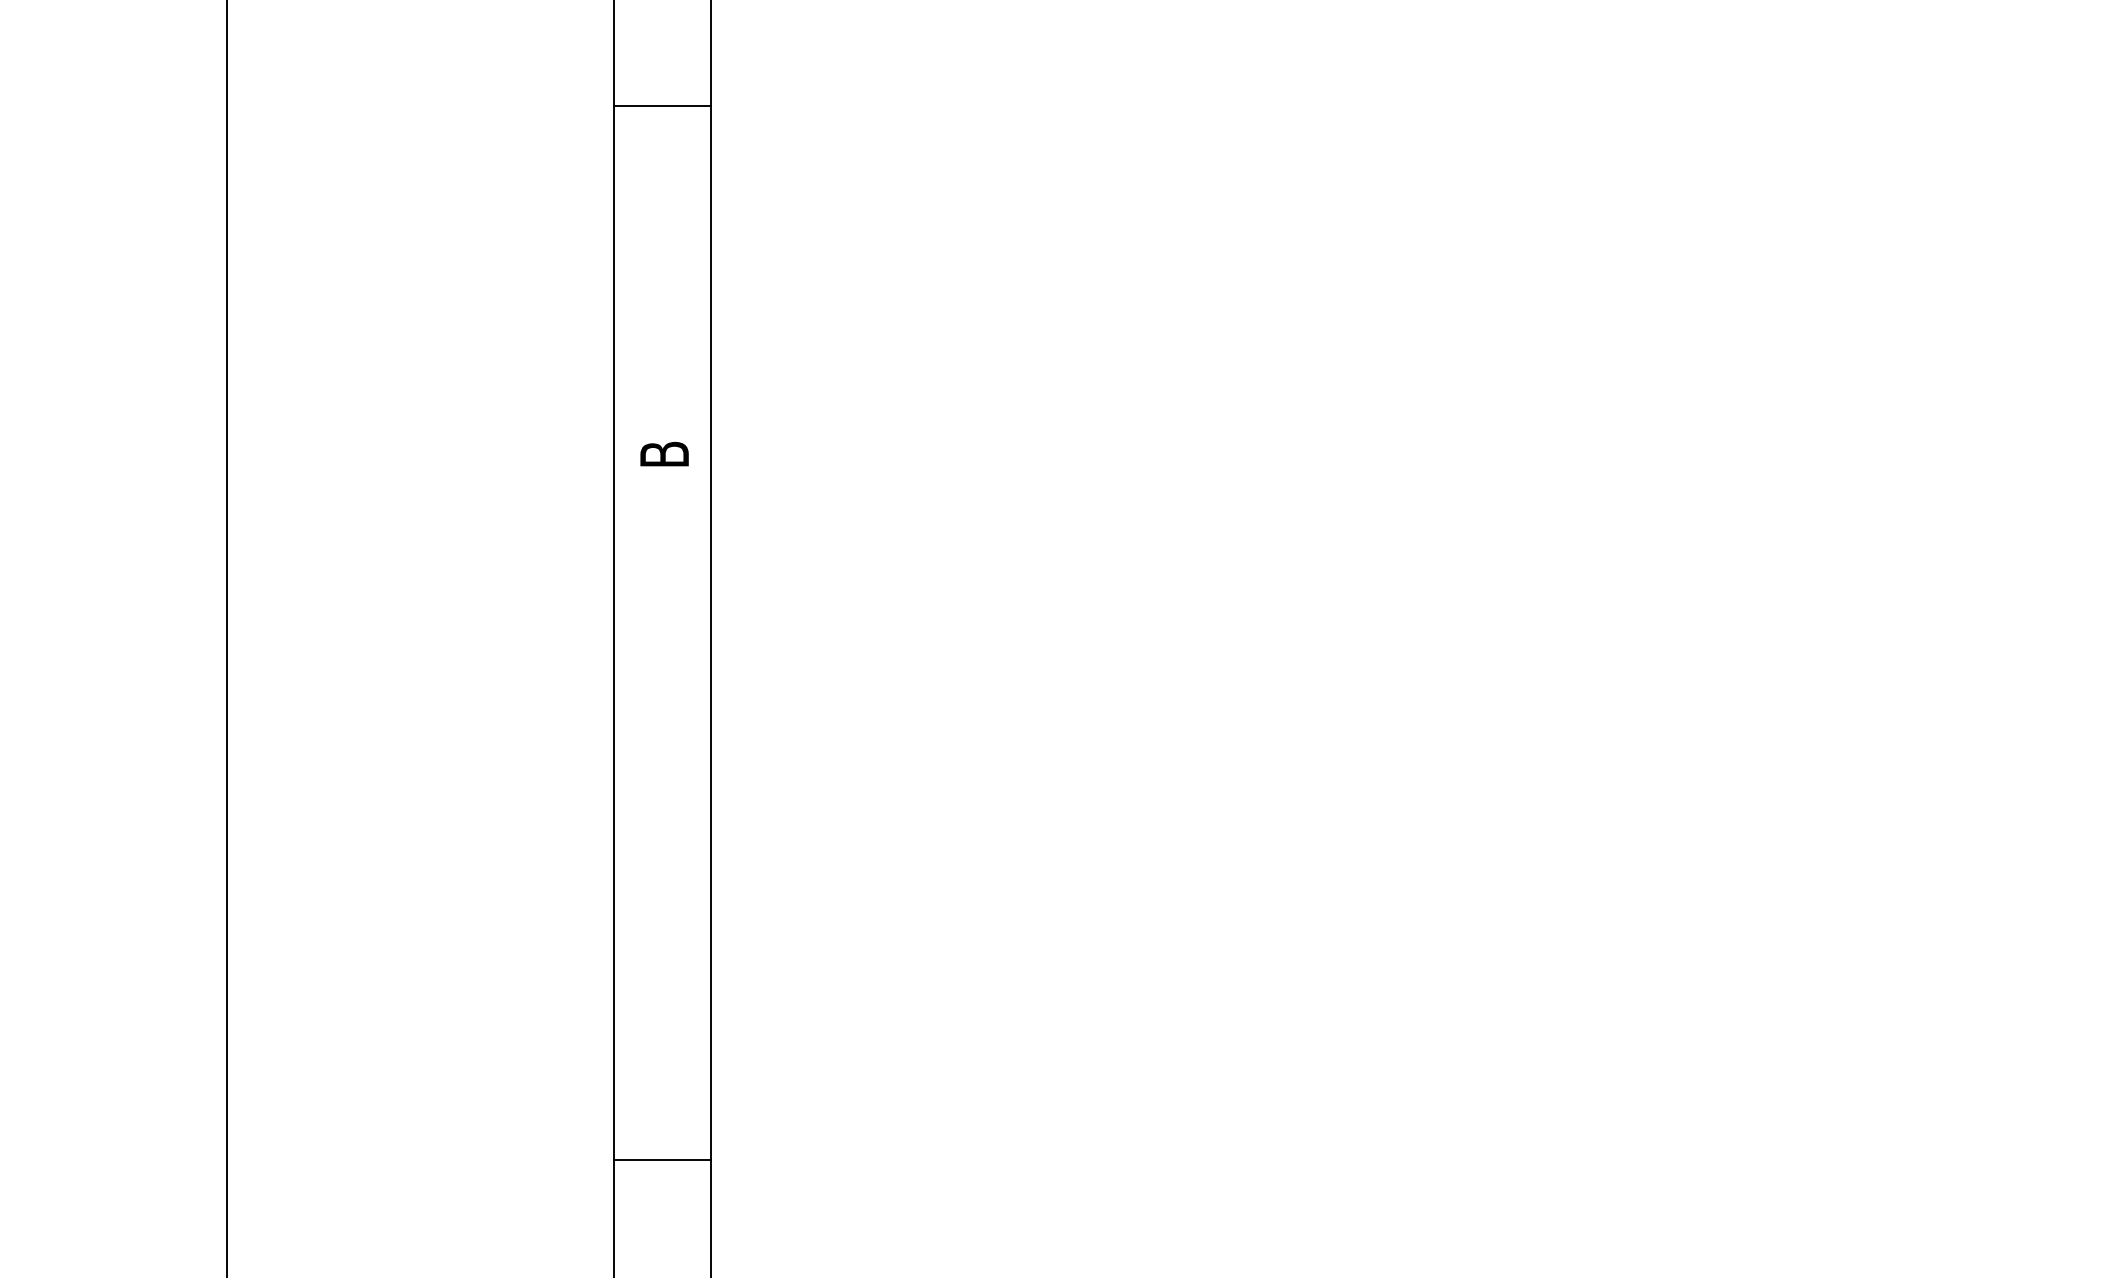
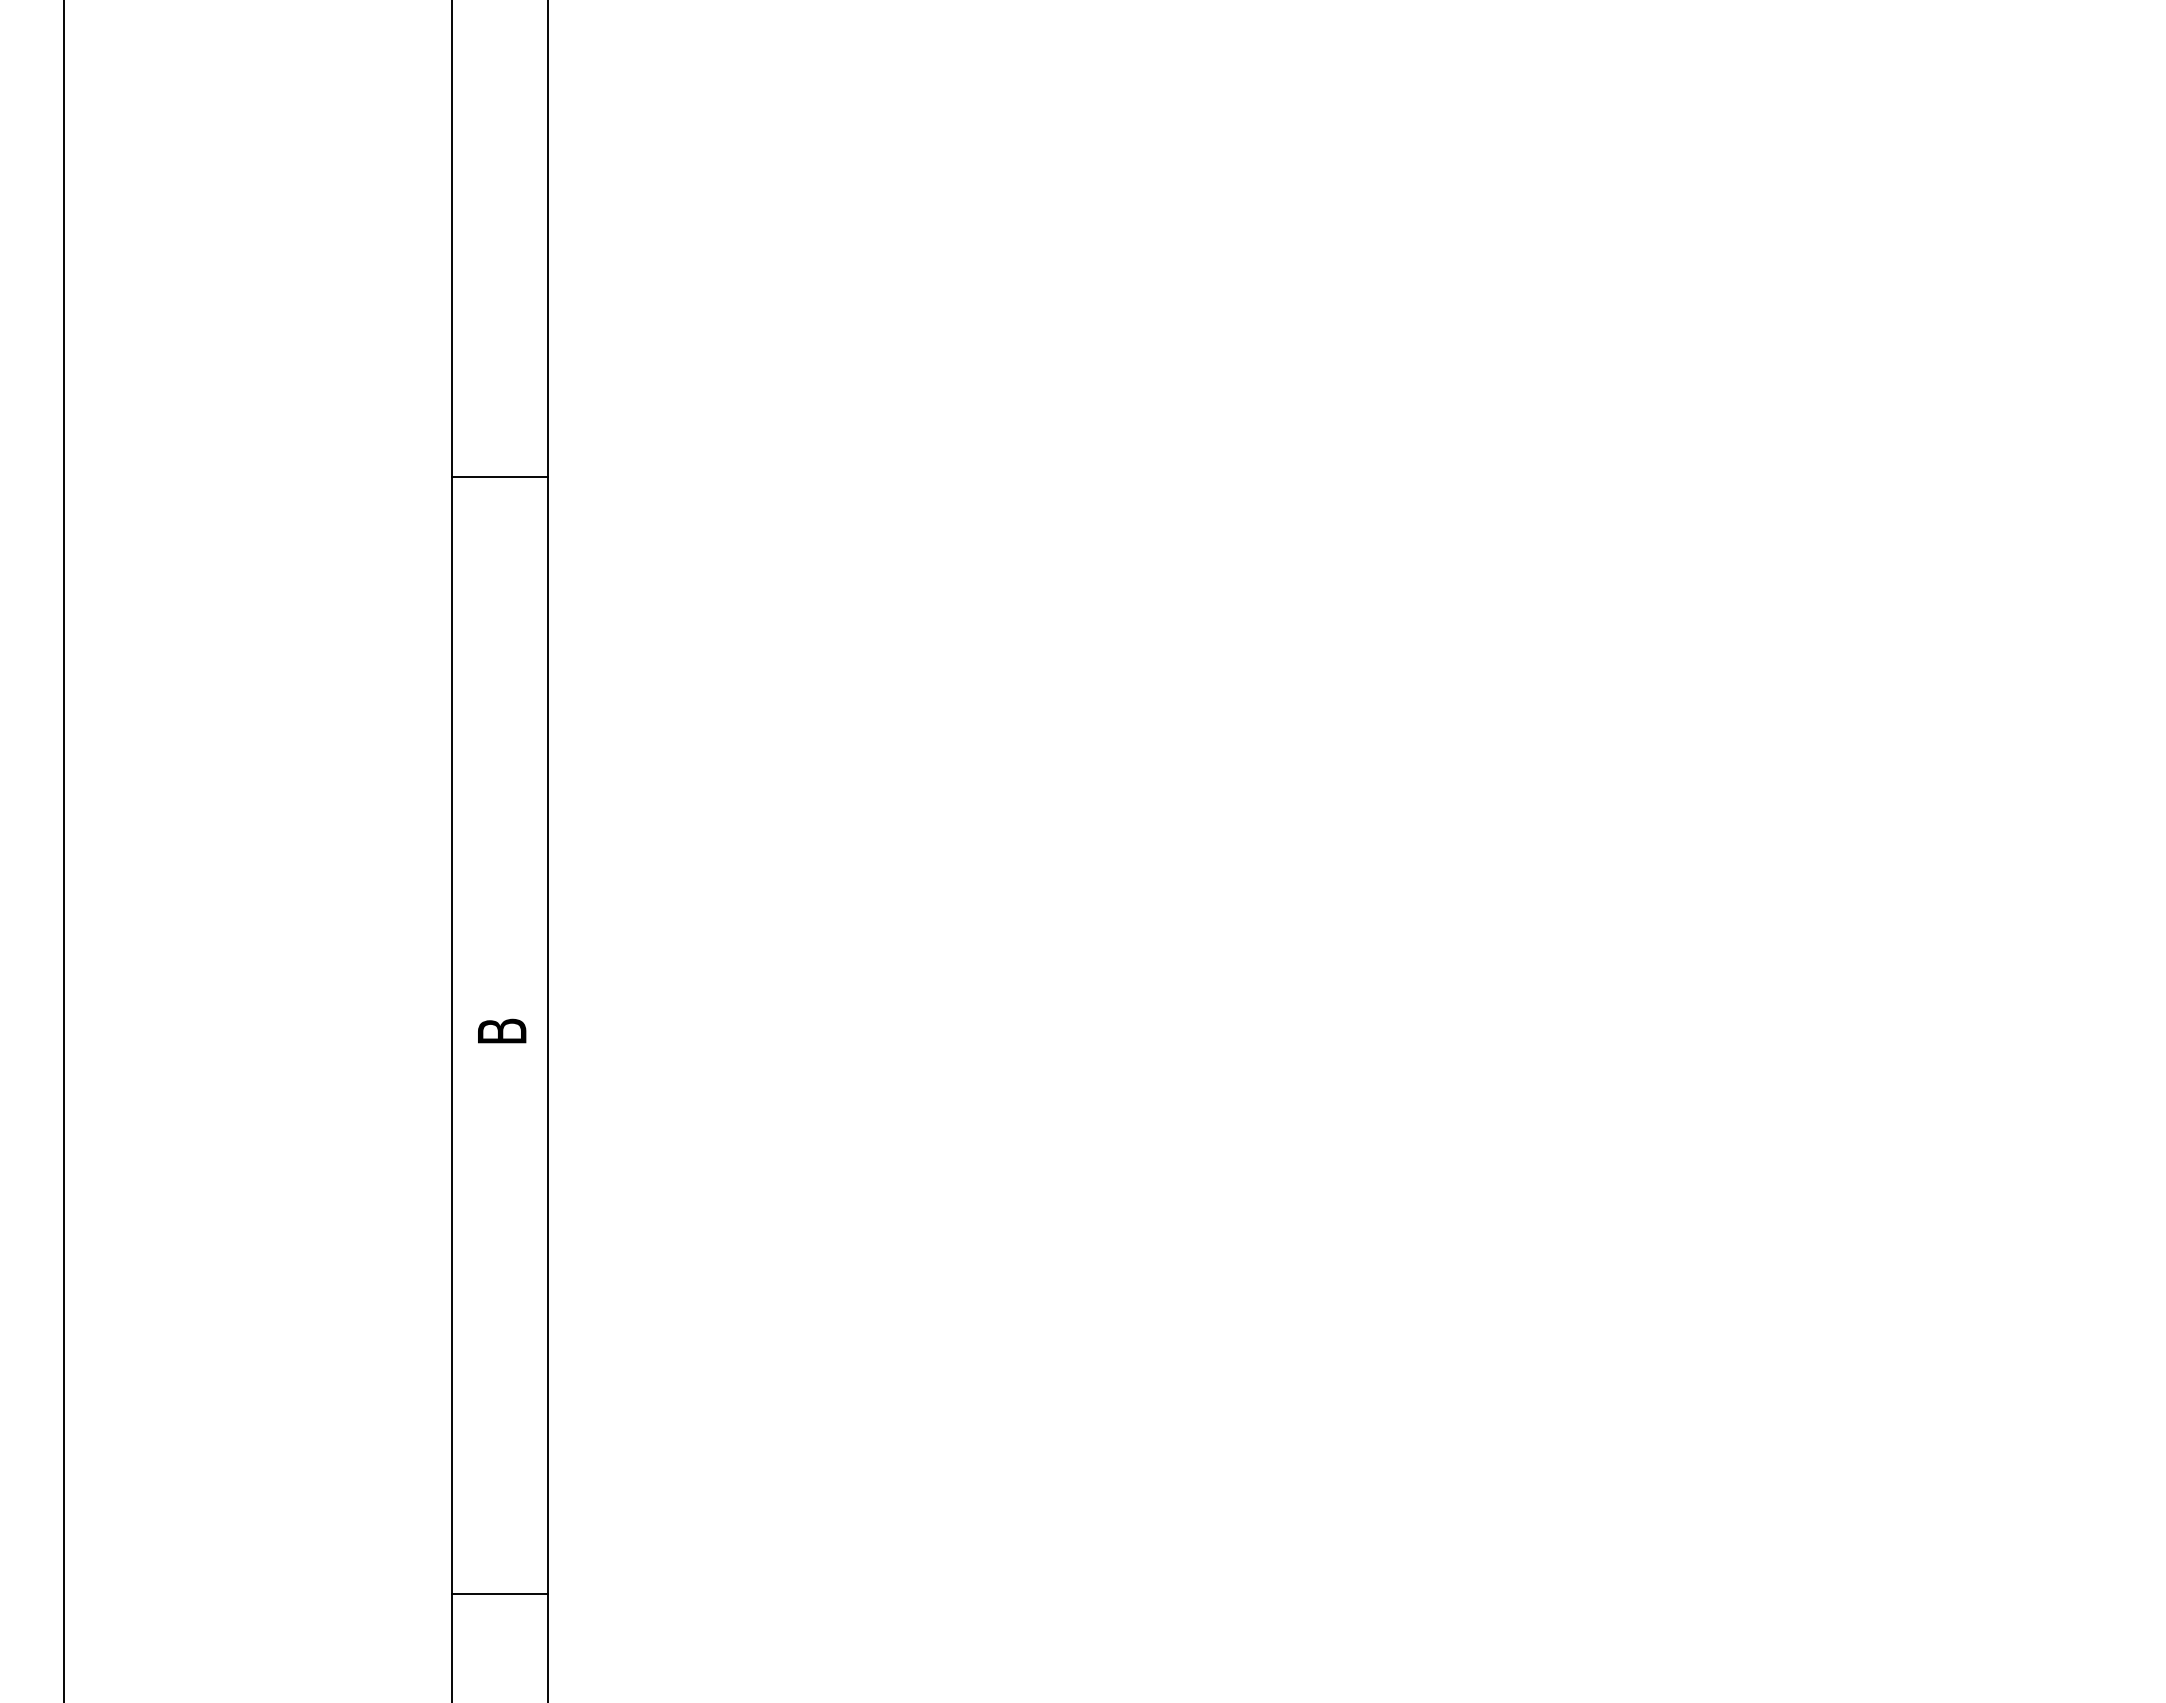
text: (664, 453) -> (502, 1030), moved
line: (661, 1160) -> (499, 1594), moved

